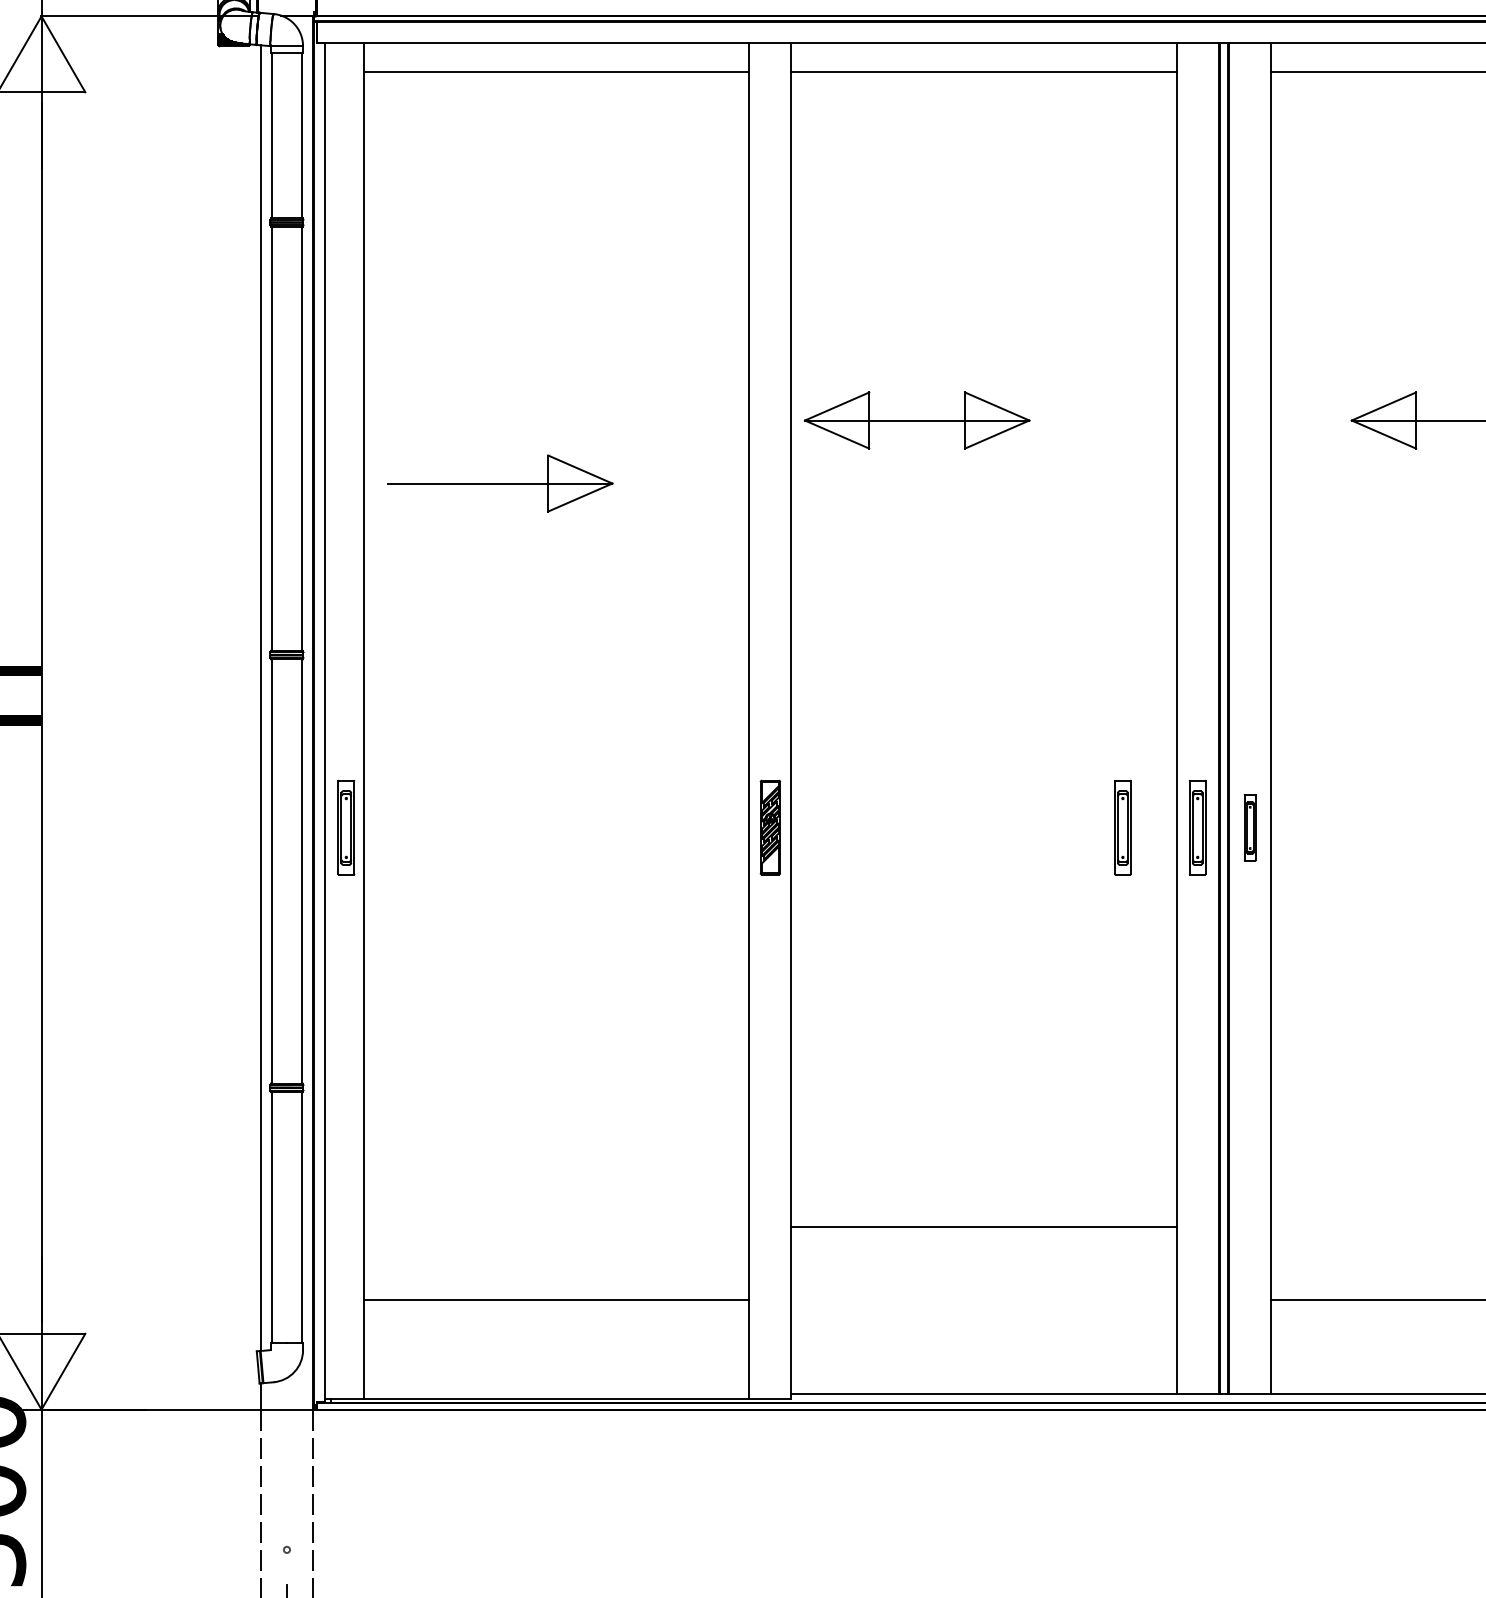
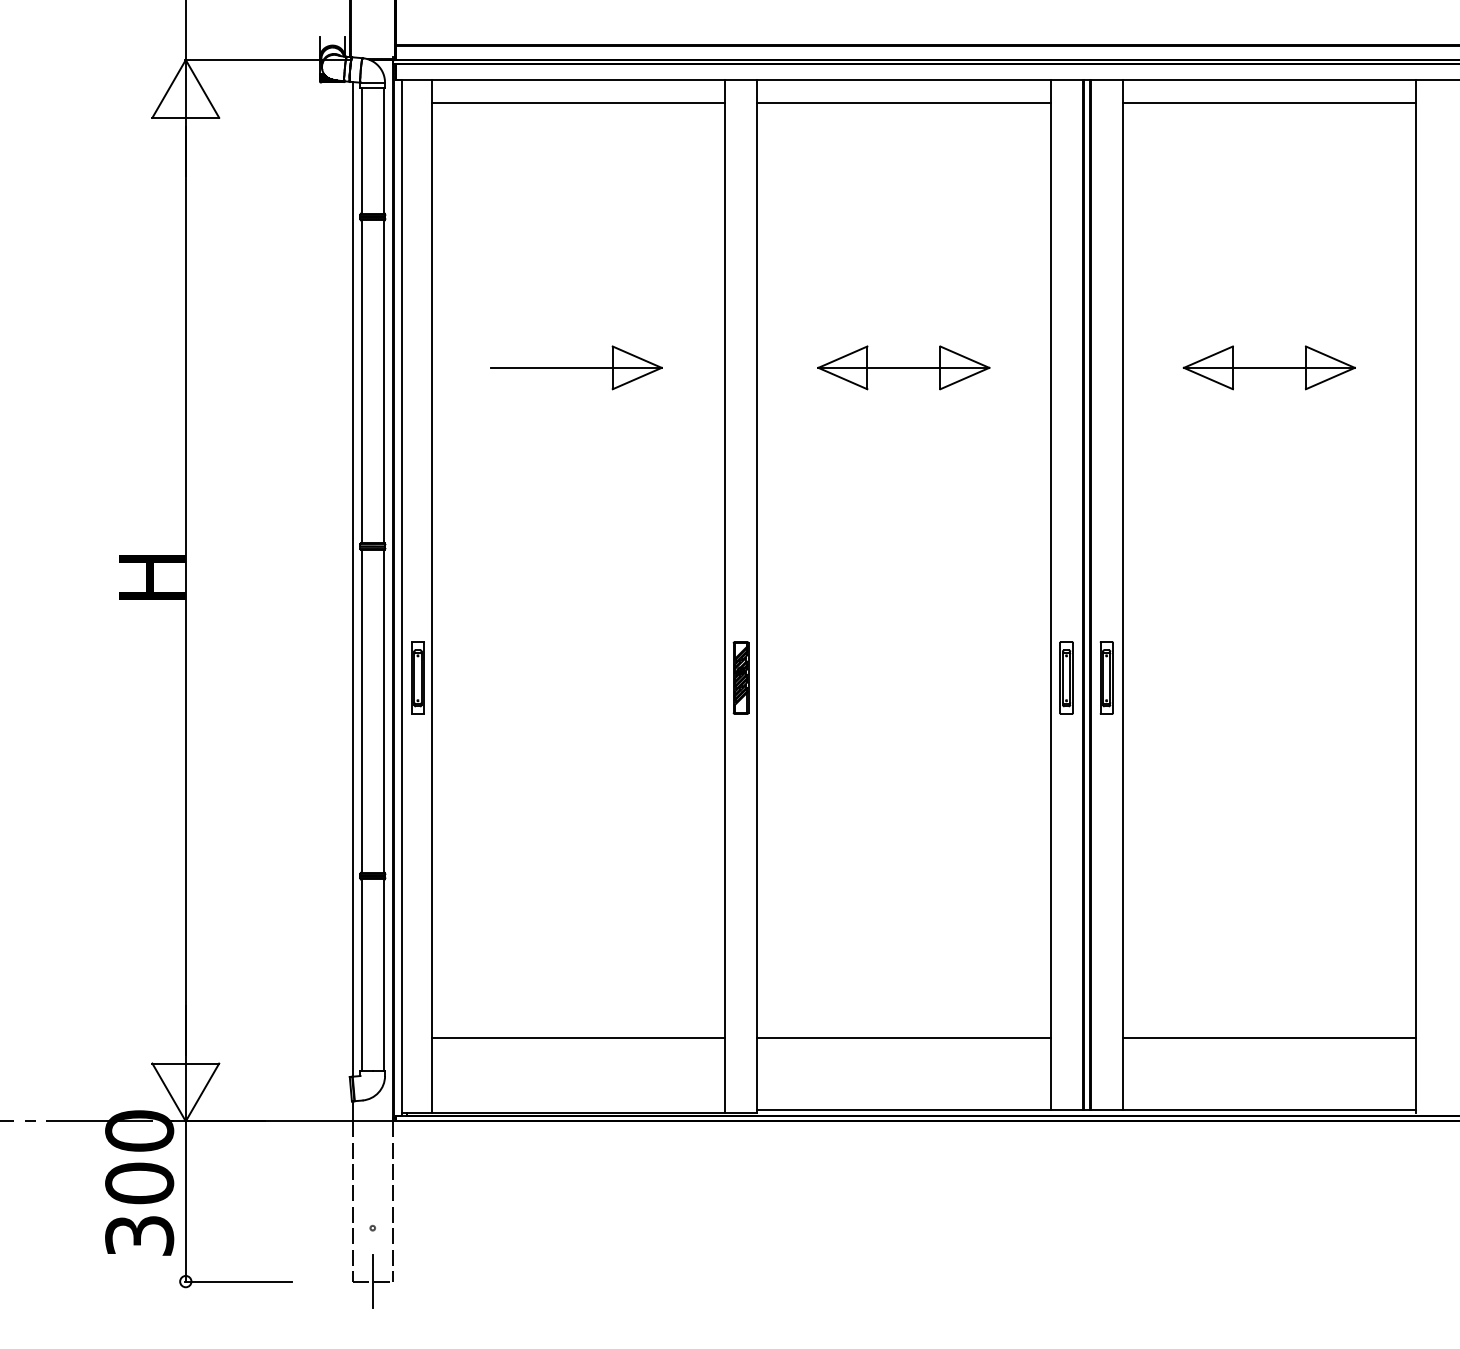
part: (916, 420) -> (903, 367), moved
part: (500, 483) -> (576, 367), moved
part: (1122, 826) -> (1009, 677), removed
part: (1250, 826) -> (1106, 677), size x1.43
line: (983, 1227) -> (903, 1037), moved

